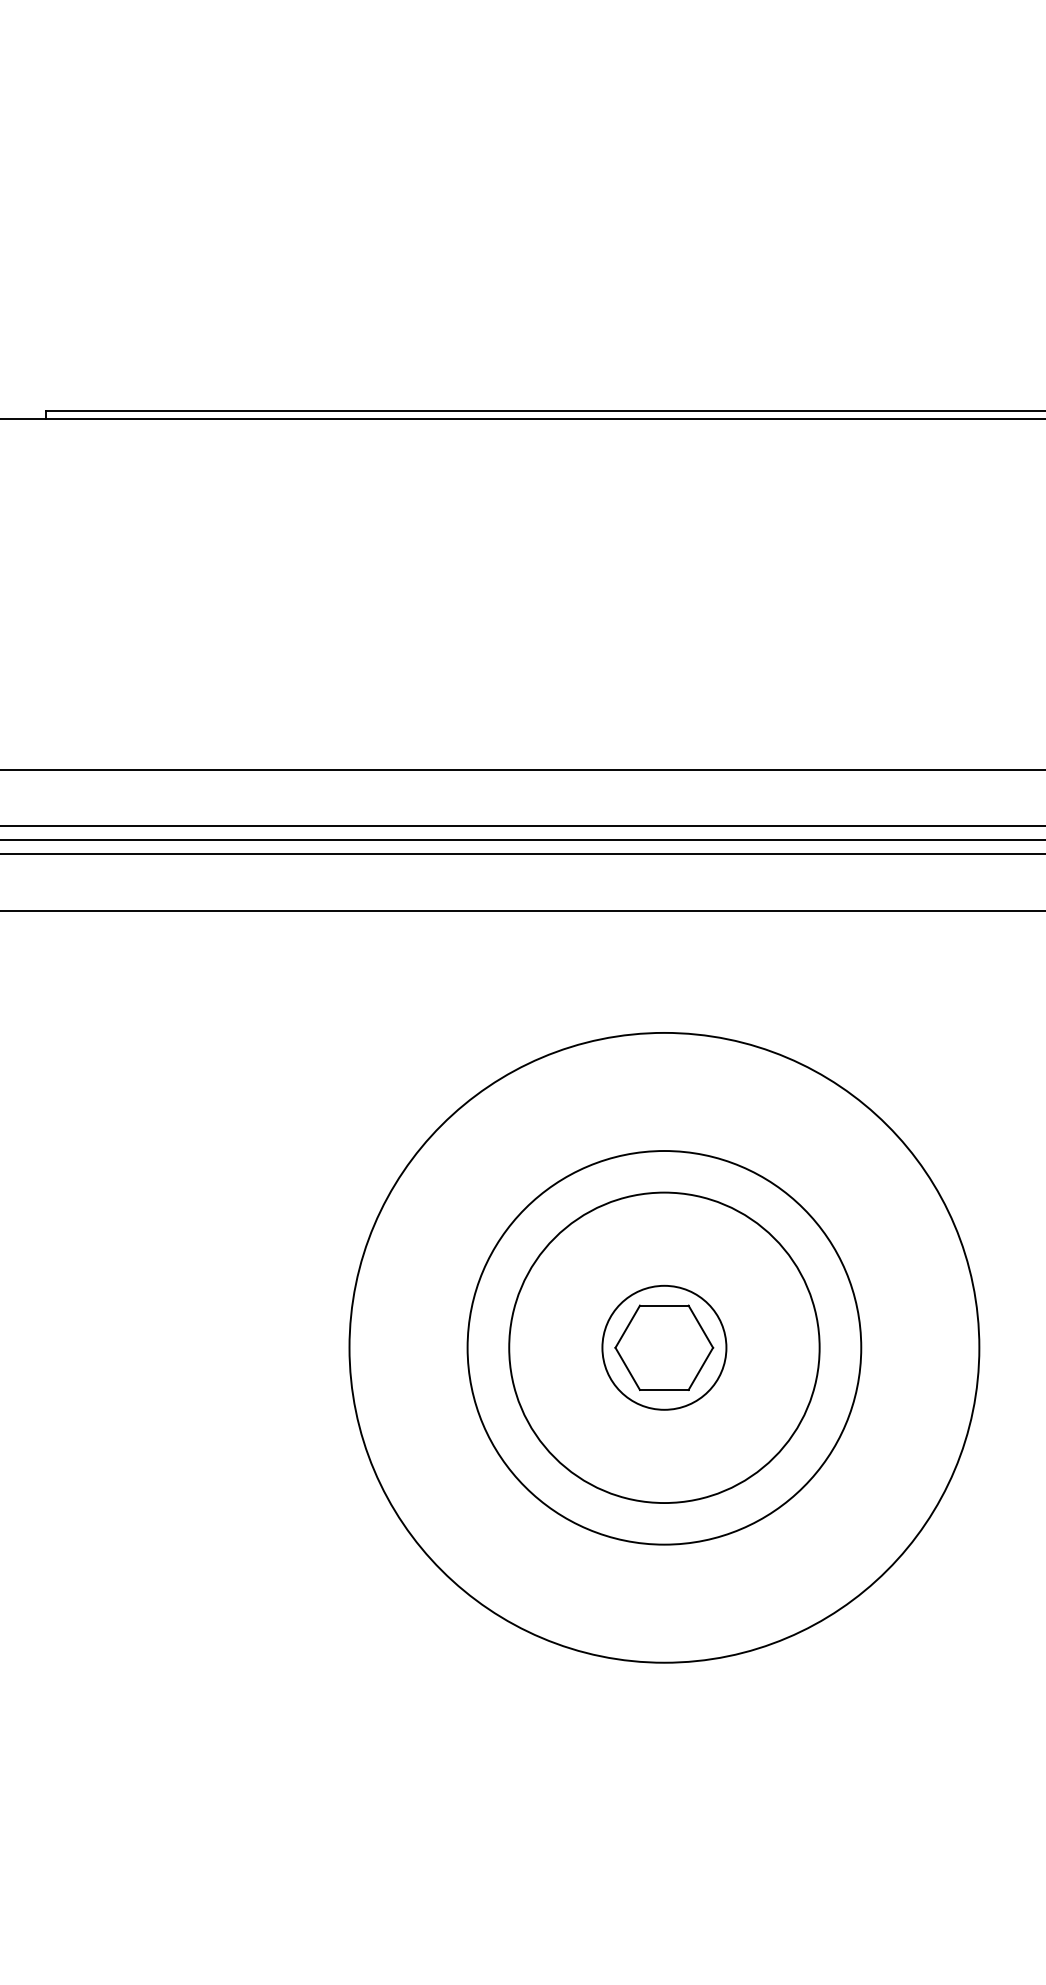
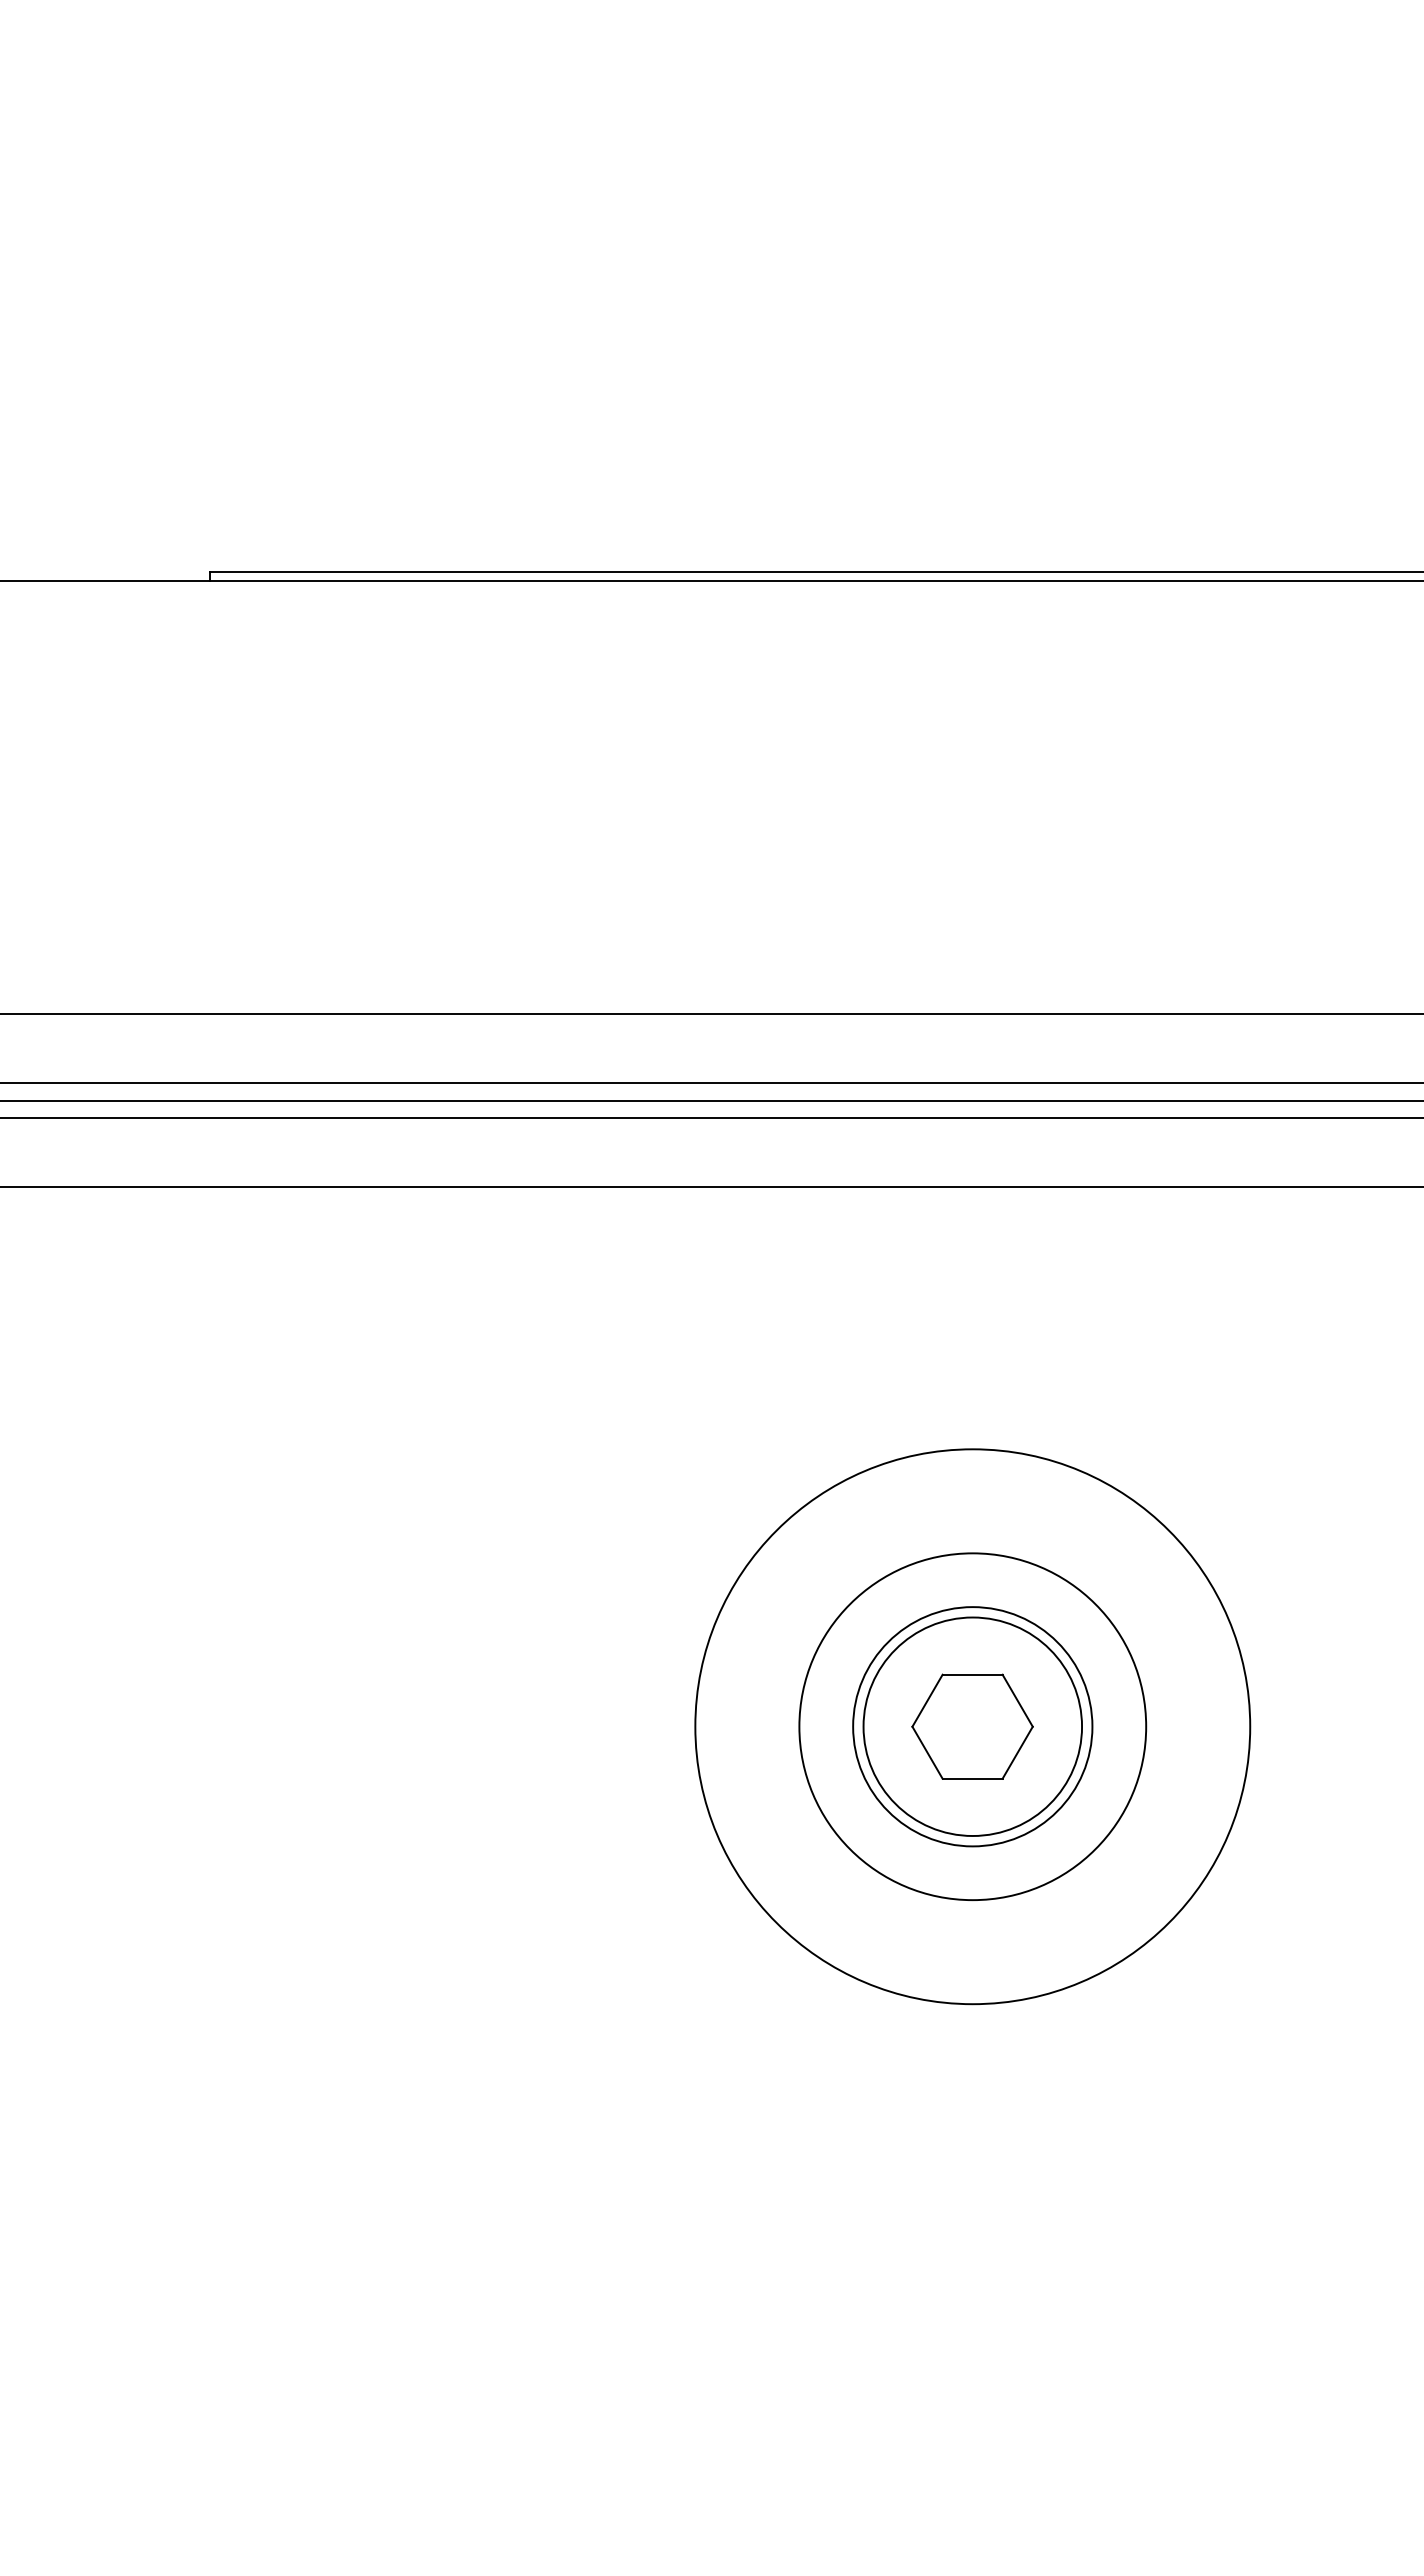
circle: (664, 1347) -> (972, 1726), size x0.62
circle: (664, 1347) -> (972, 1726), size x0.71
circle: (664, 1347) -> (972, 1726), size x0.71
circle: (664, 1347) -> (972, 1726), size x1.43

